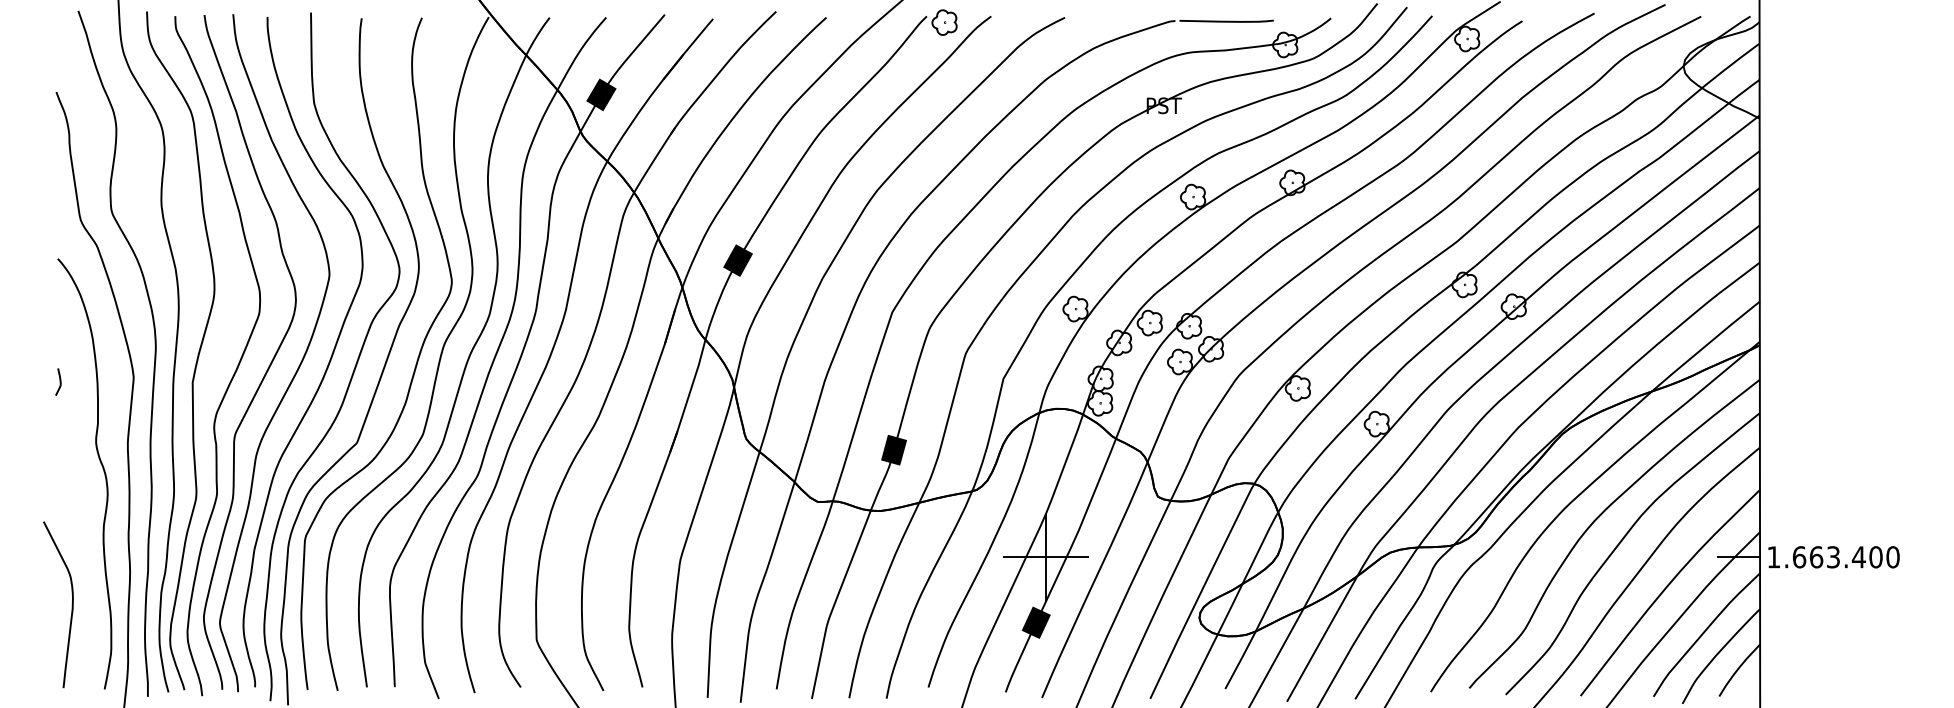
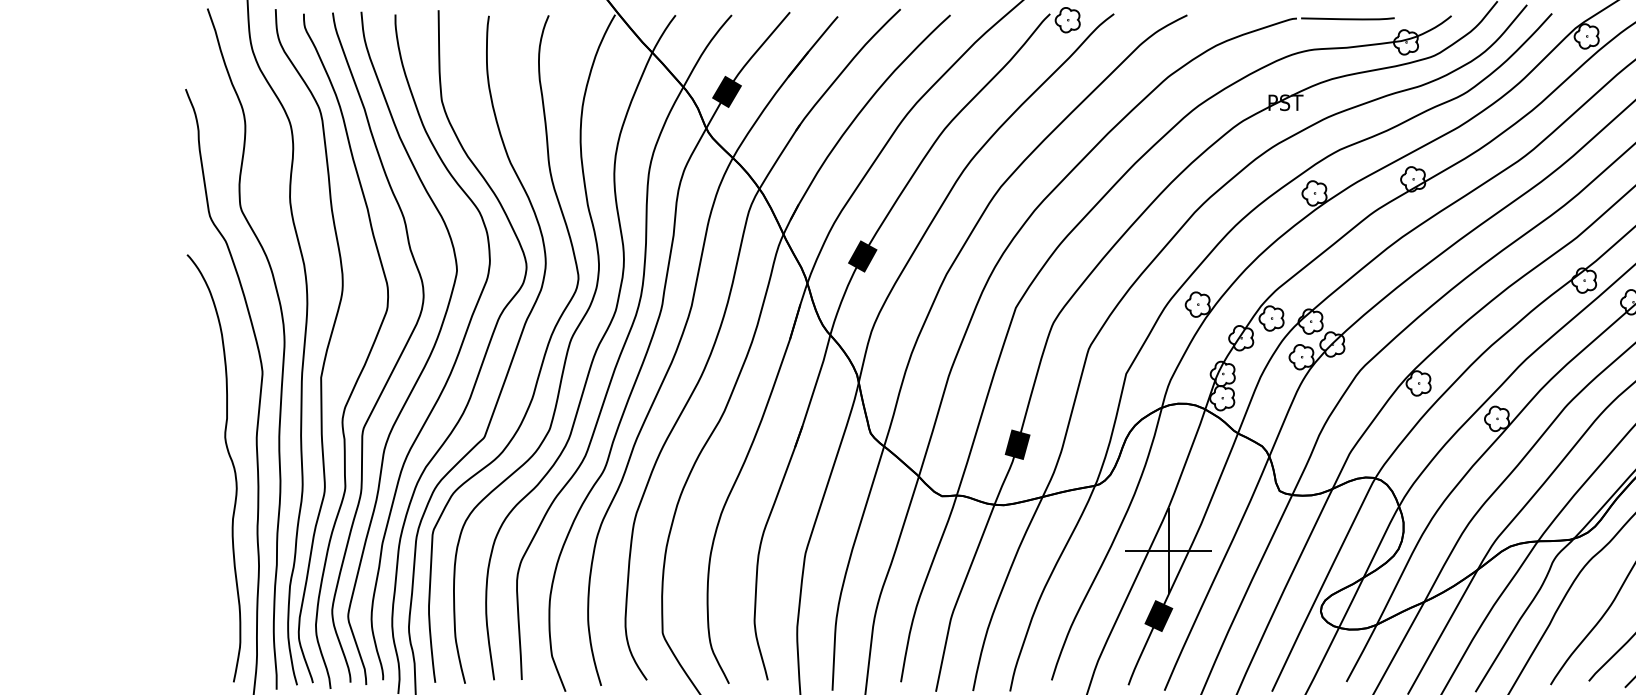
curve: (59, 381) -> (188, 376), removed
curve: (71, 604) -> (200, 597), removed

